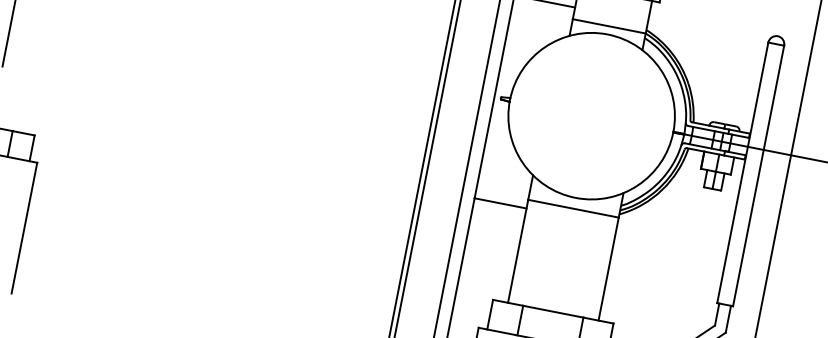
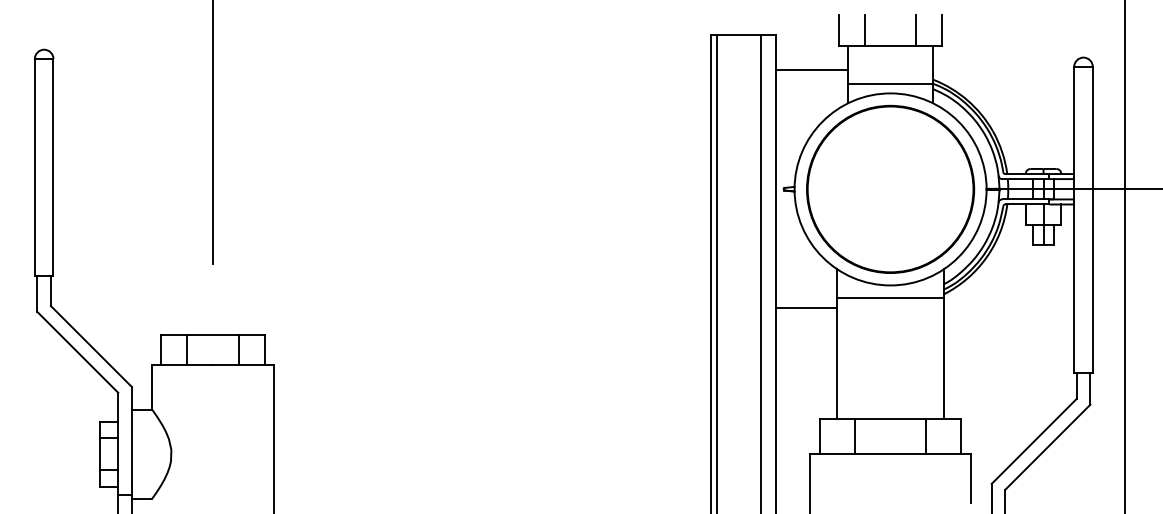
circle: (591, 115) -> (890, 188), added

